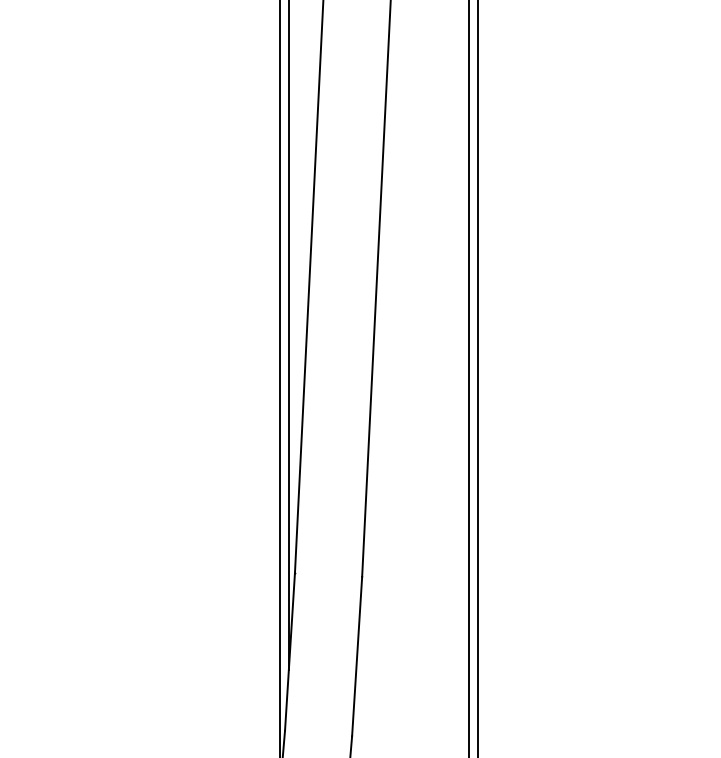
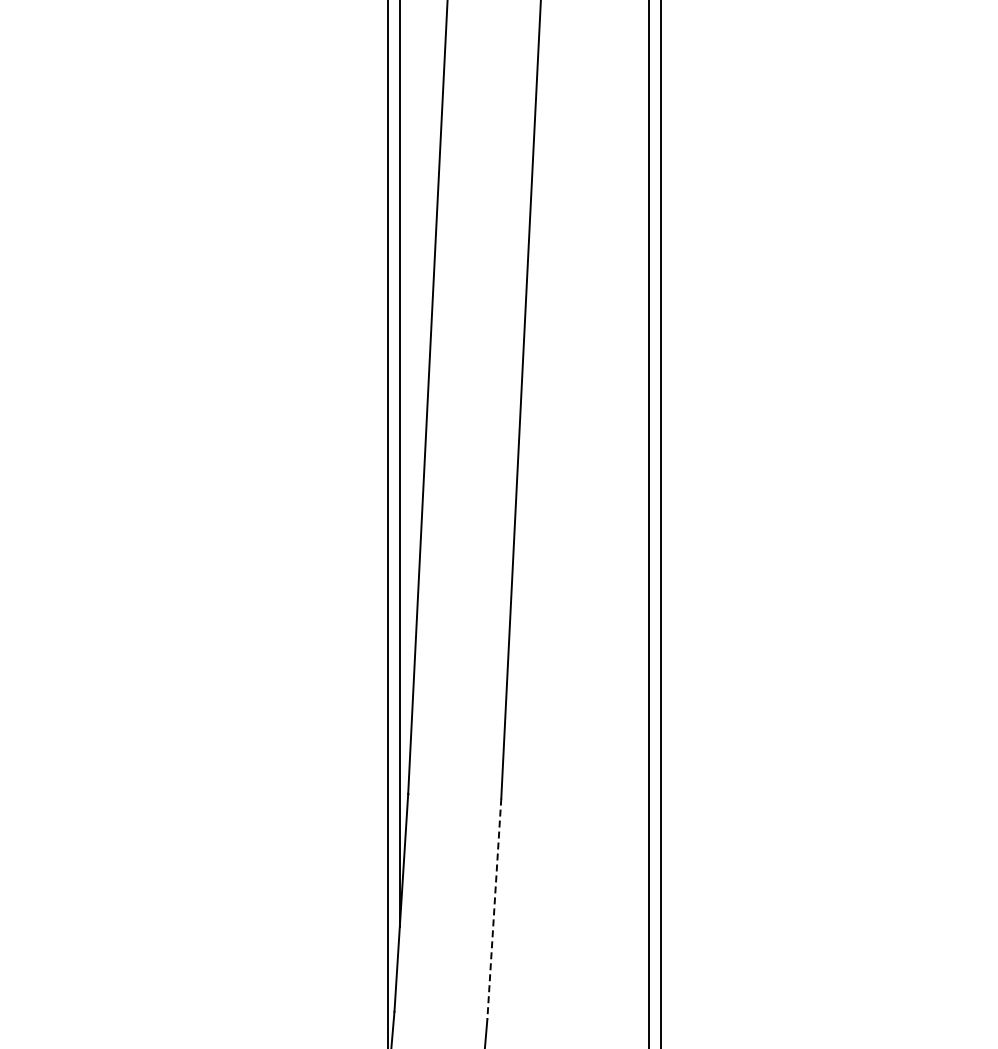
line: (357, 656) -> (494, 908), solid -> dashed

